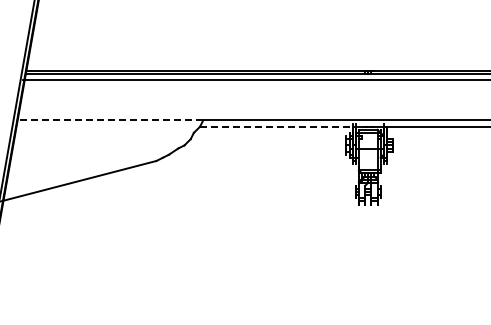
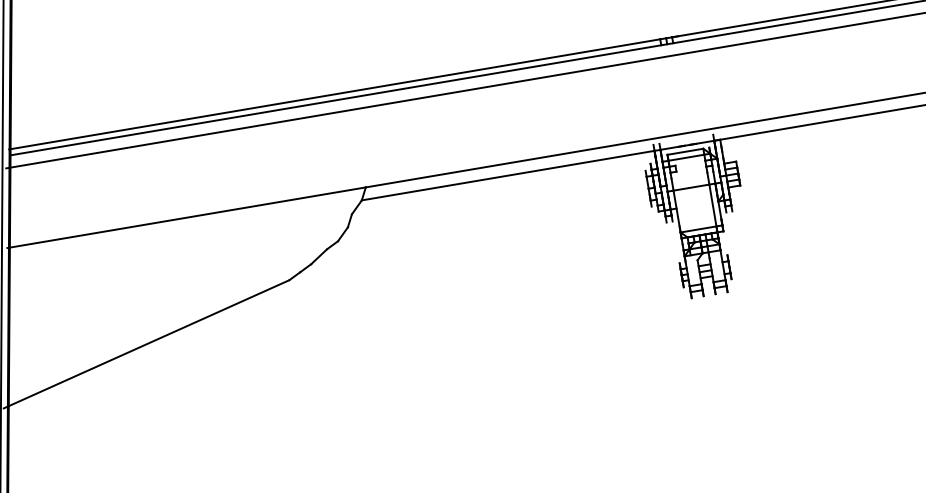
line: (109, 120) -> (186, 217), dashed -> solid
line: (276, 126) -> (508, 175), dashed -> solid

